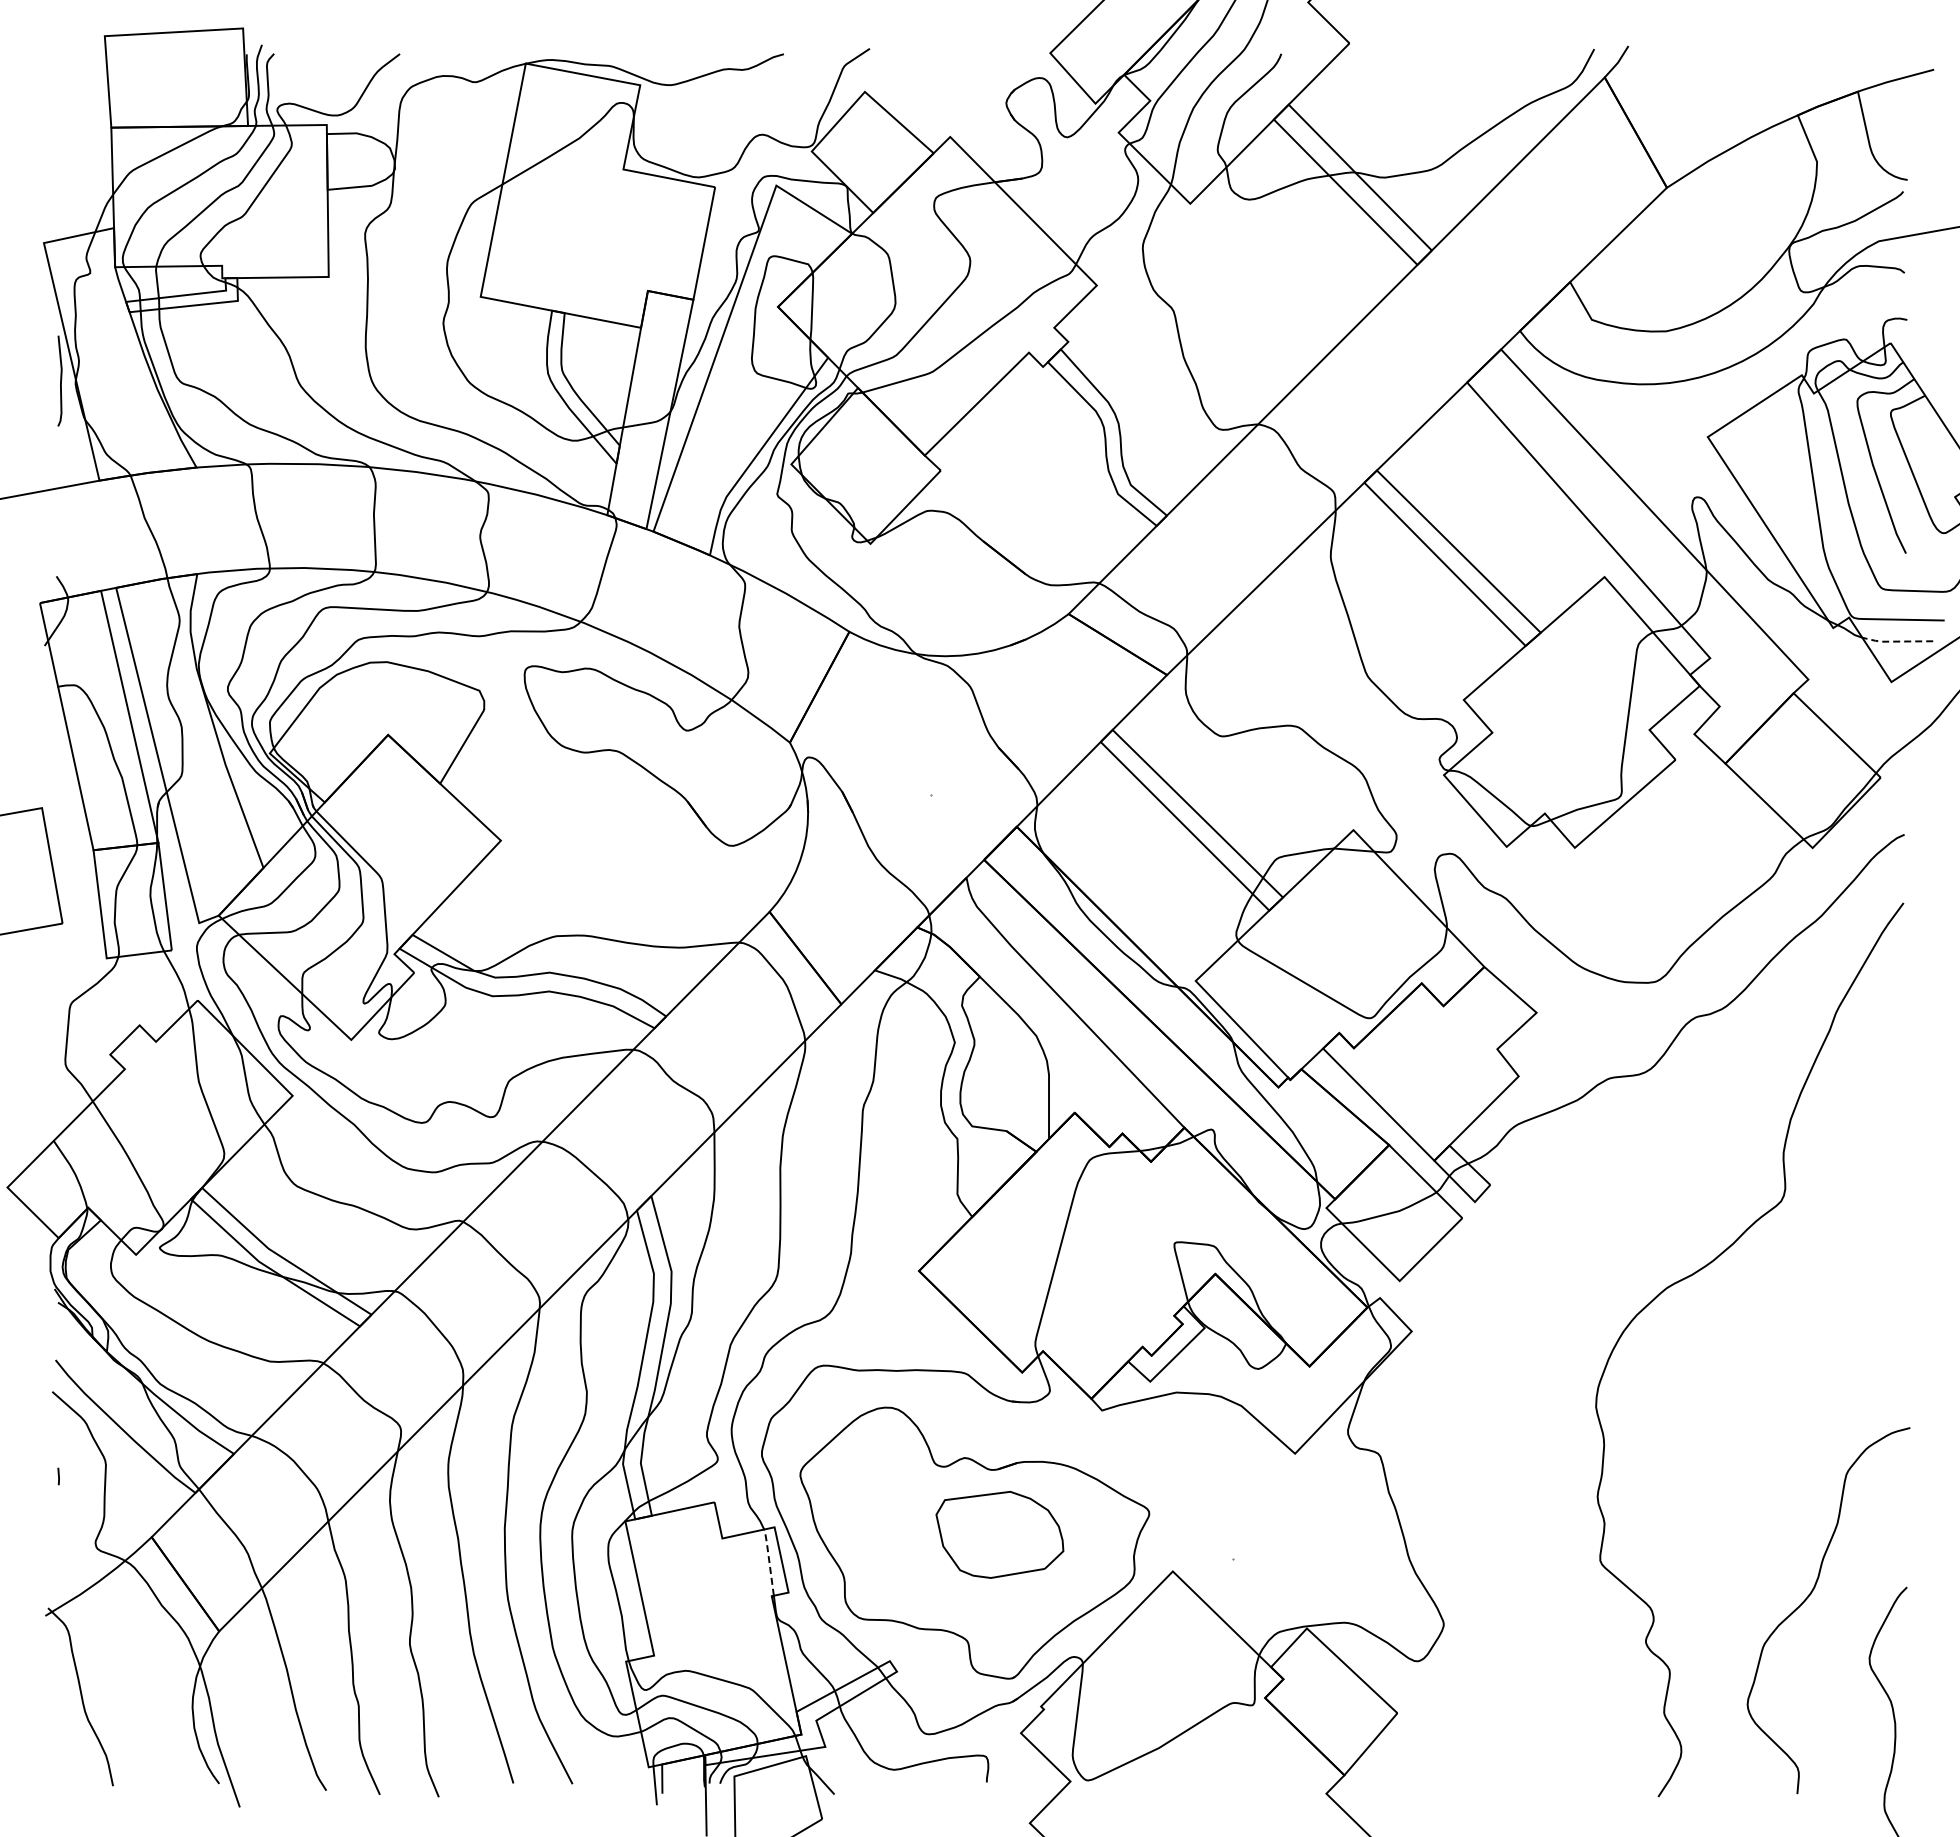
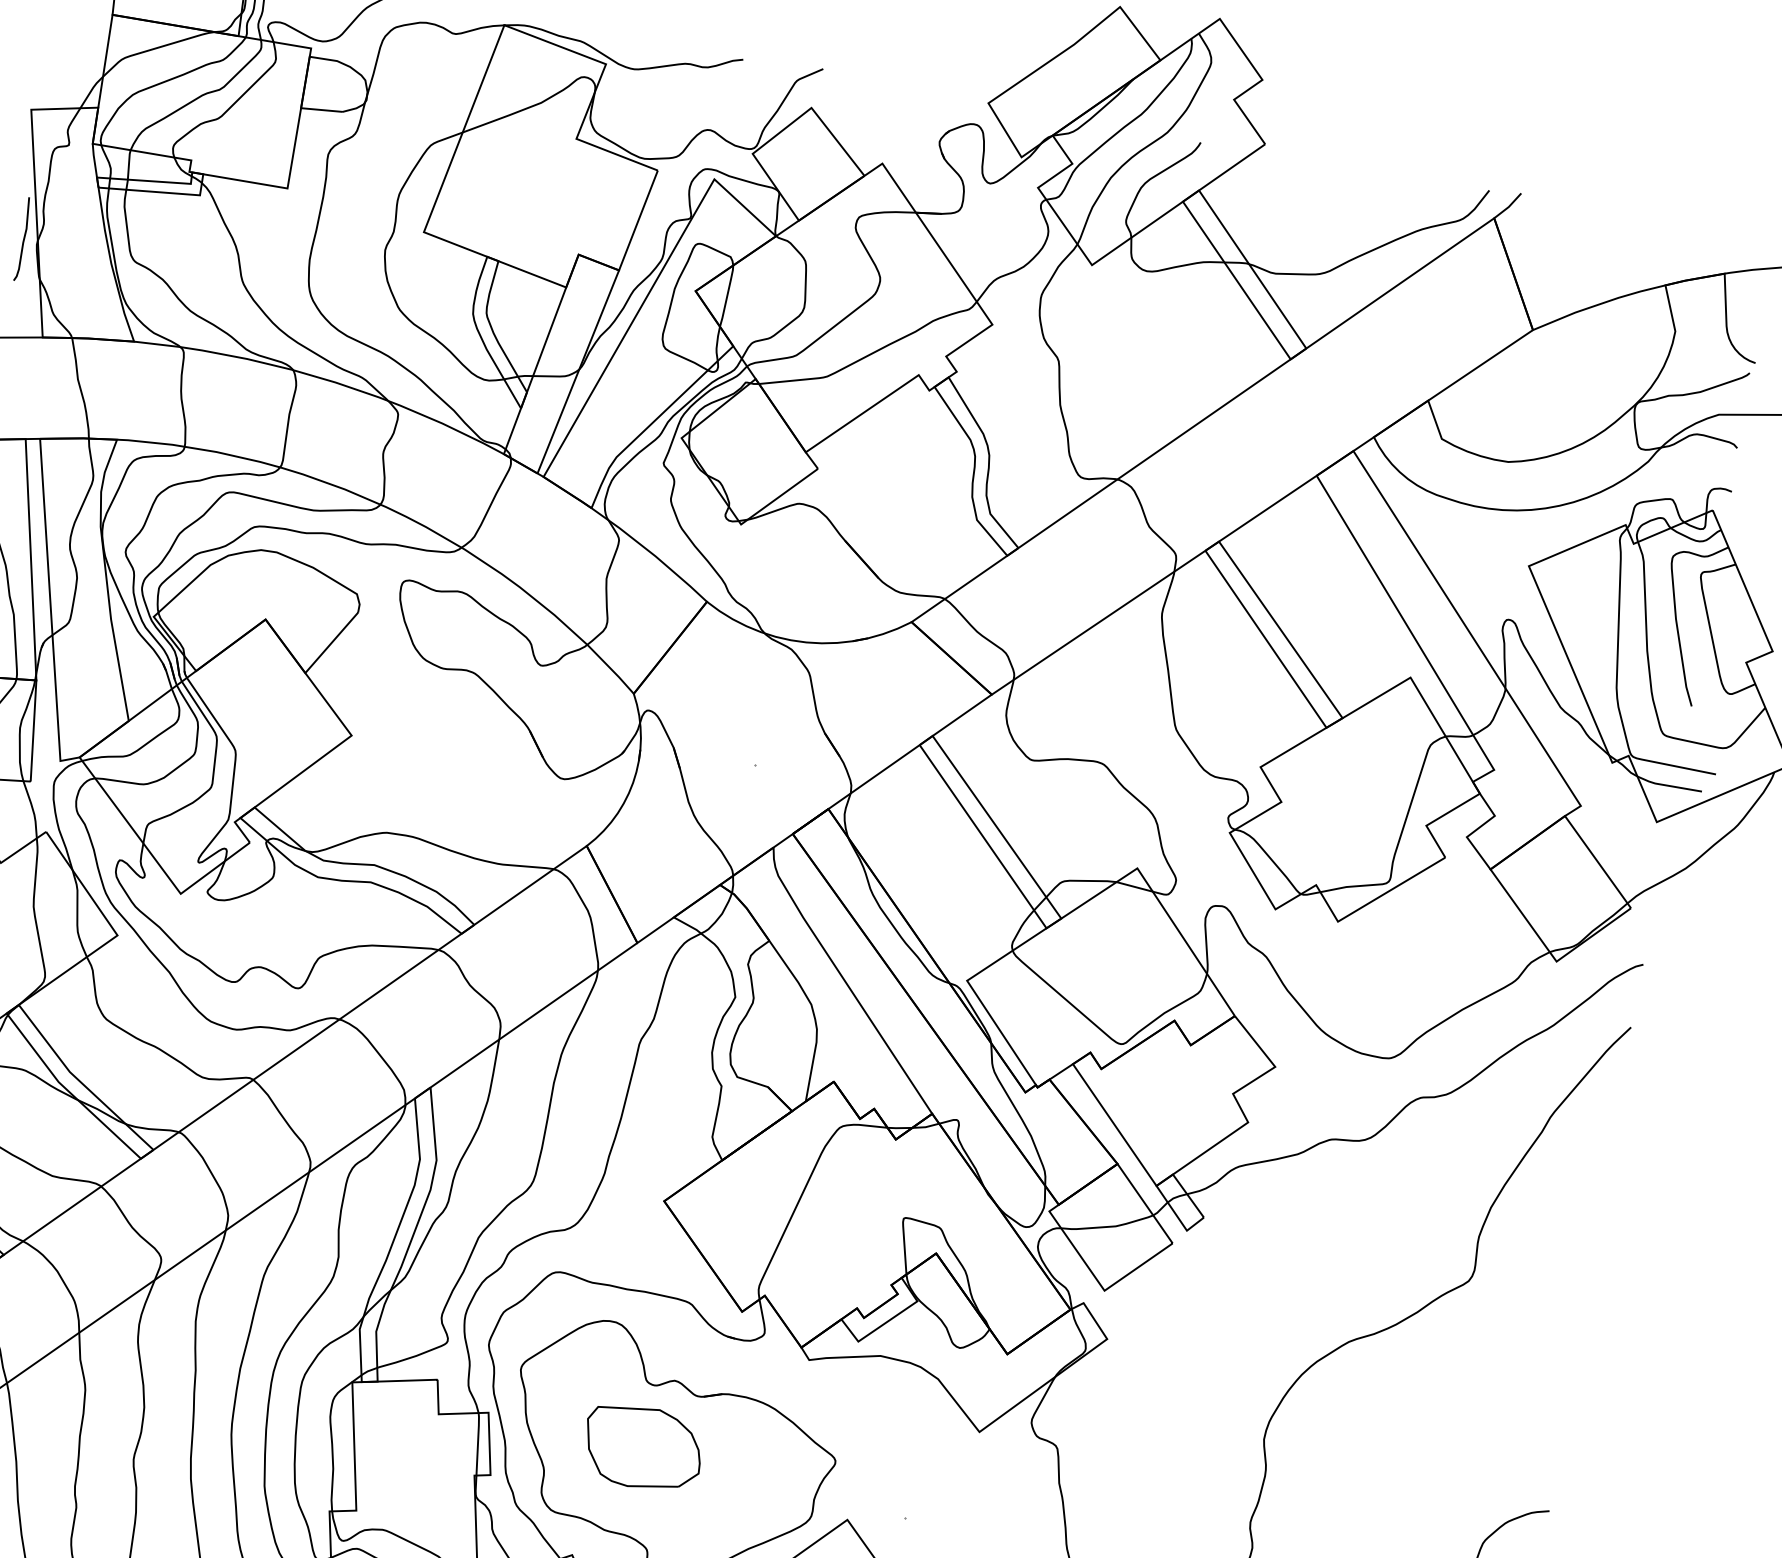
line: (1895, 641) -> (1667, 785), dashed -> solid
part: (999, 1534) -> (642, 1447), moved
line: (769, 1560) -> (478, 1442), dashed -> solid

